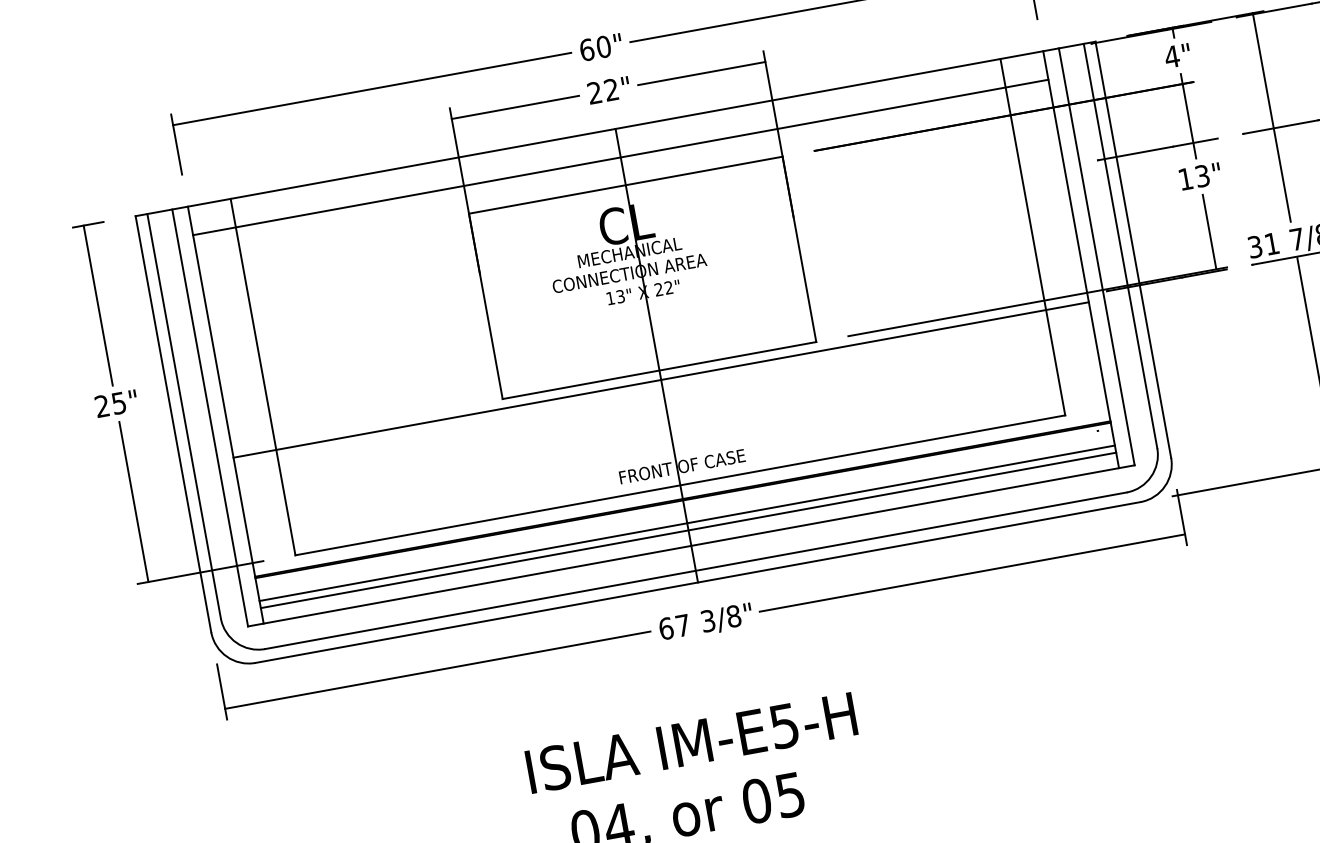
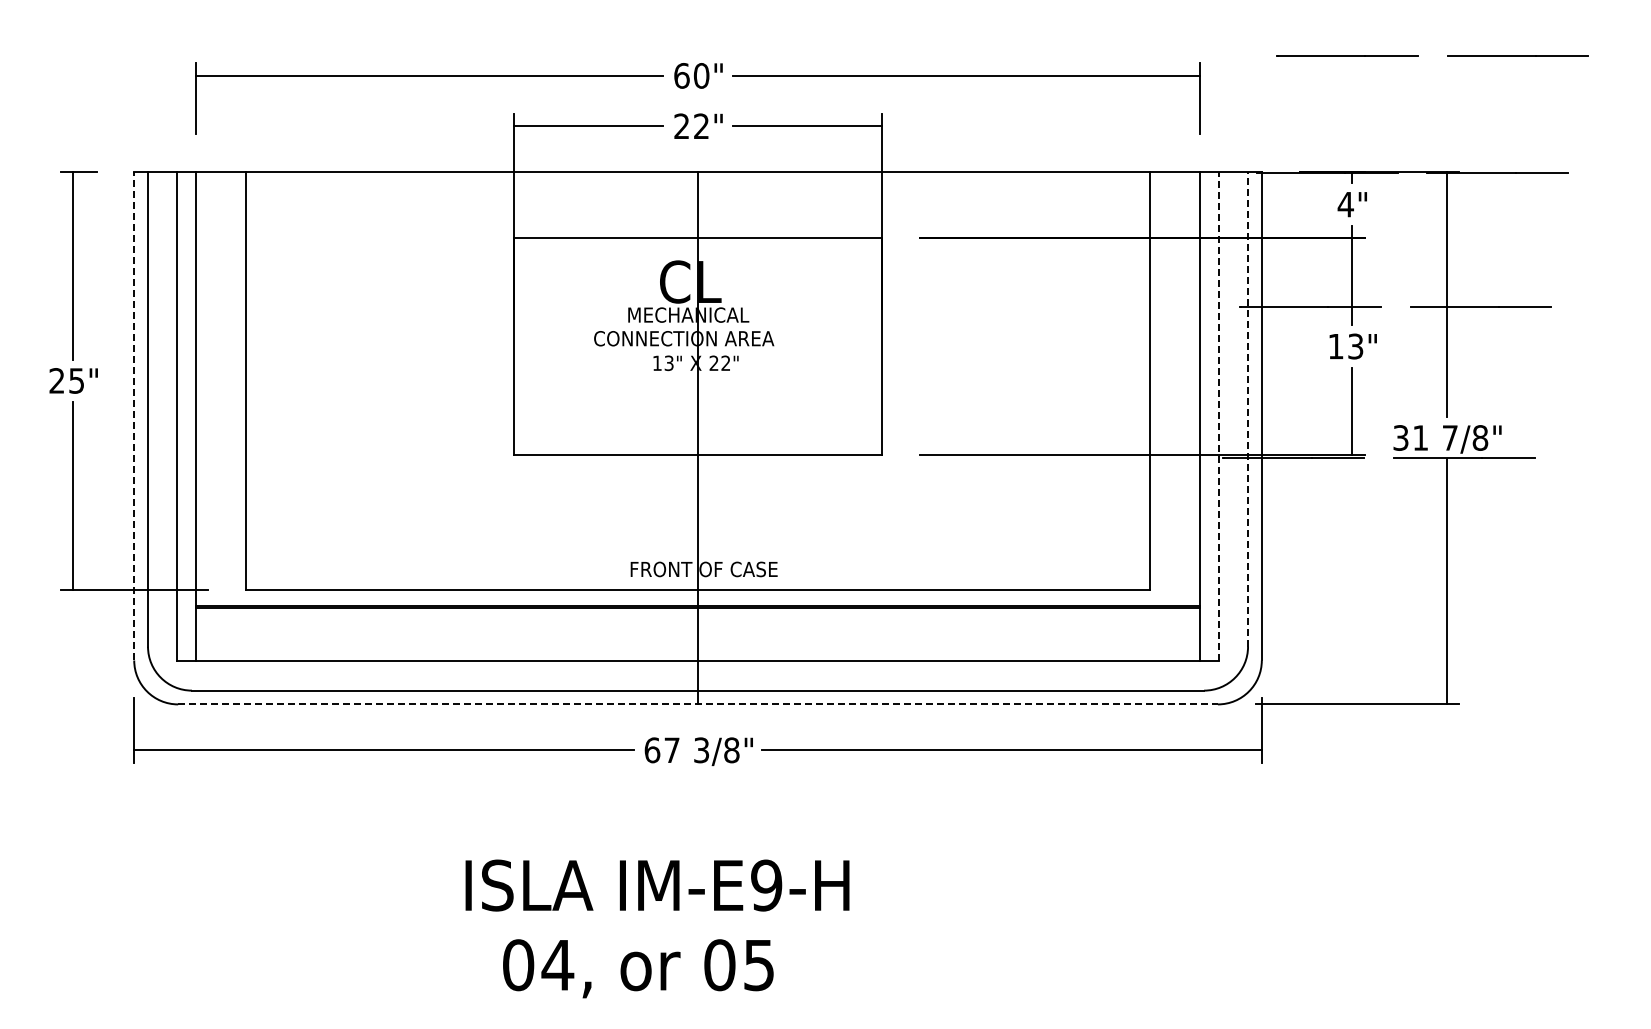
line: (620, 157) -> (697, 205), removed
line: (1120, 246) -> (1248, 409), solid -> dashed
line: (1096, 256) -> (1218, 416), solid -> dashed
line: (660, 380) -> (697, 466), removed
line: (173, 423) -> (134, 415), solid -> dashed
line: (686, 523) -> (697, 634), removed
line: (688, 530) -> (697, 643), removed
line: (698, 582) -> (698, 704), solid -> dashed
text: (784, 726) -> (766, 885), IM-E5-H -> IM-E9-H

